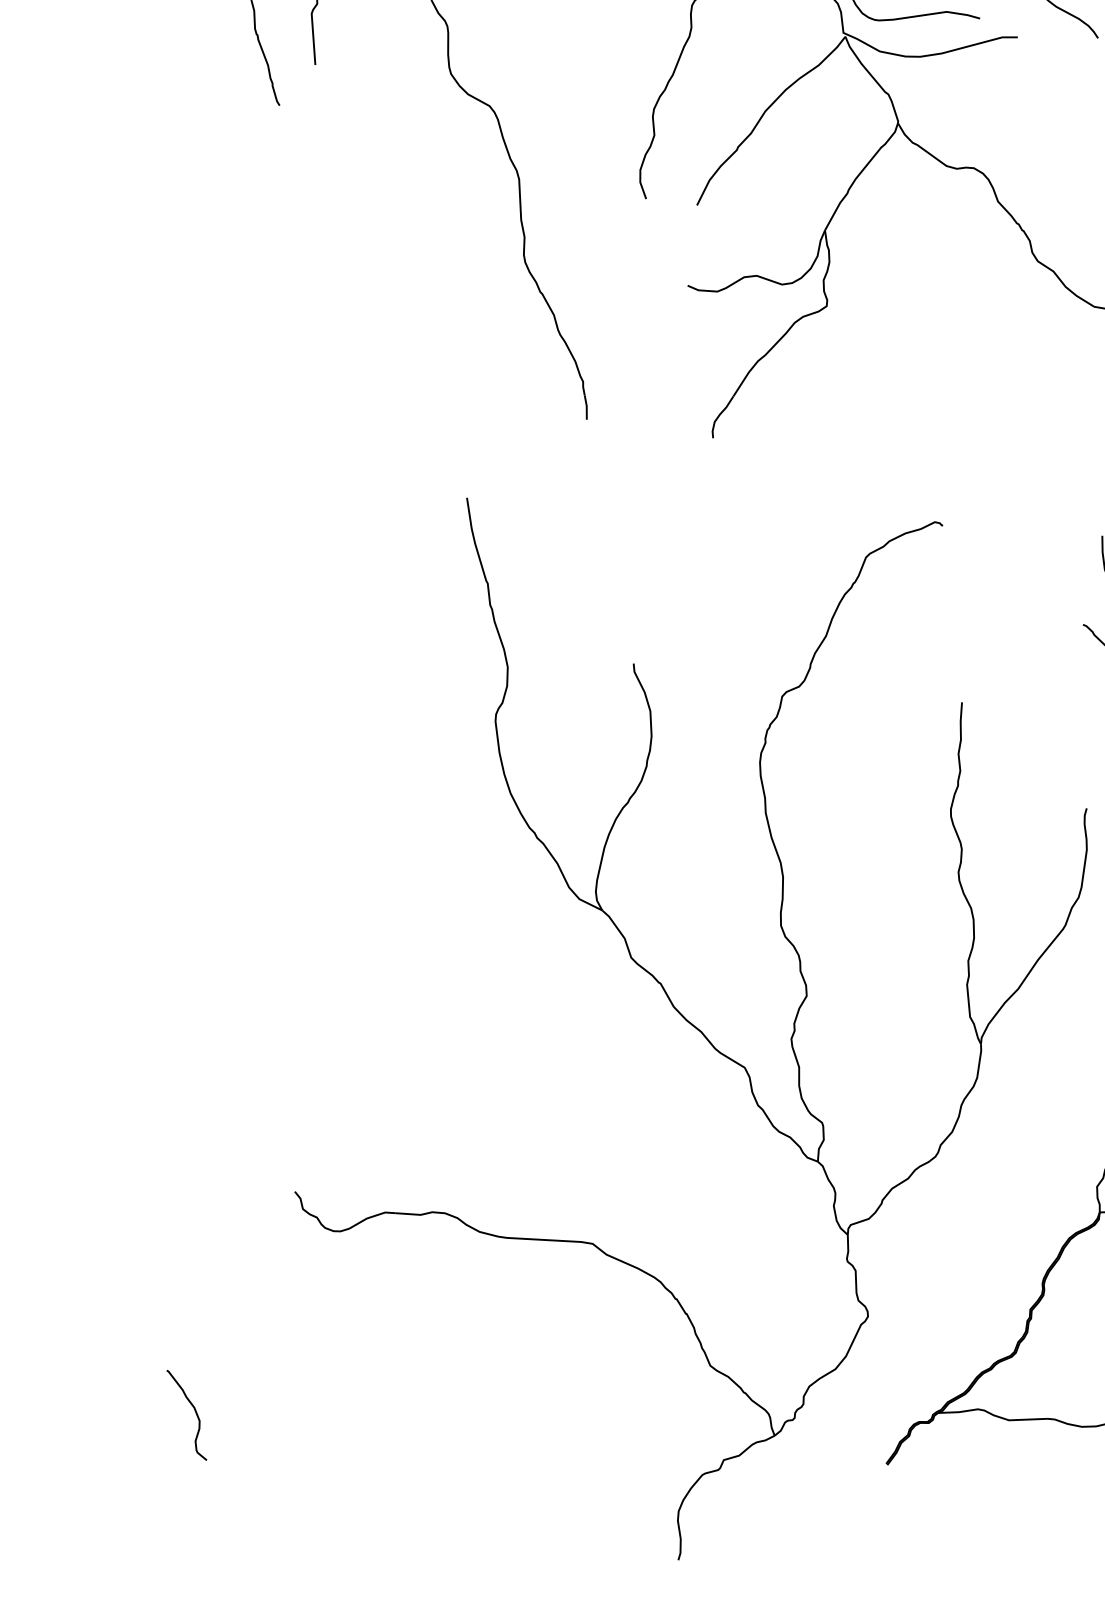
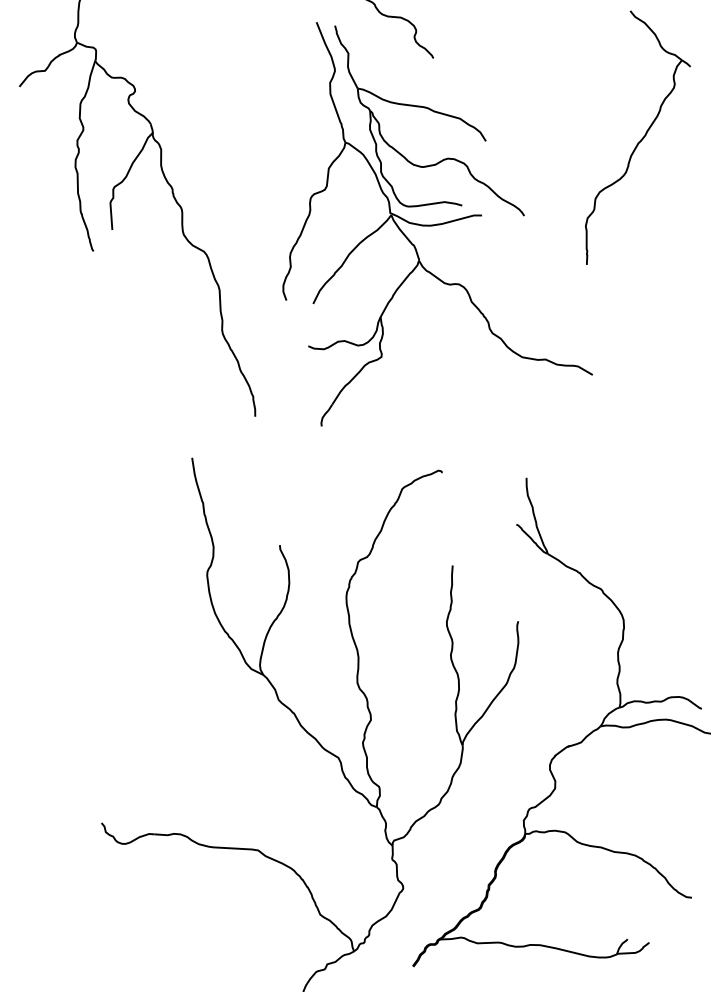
curve: (194, 1412) -> (48, 939), removed

